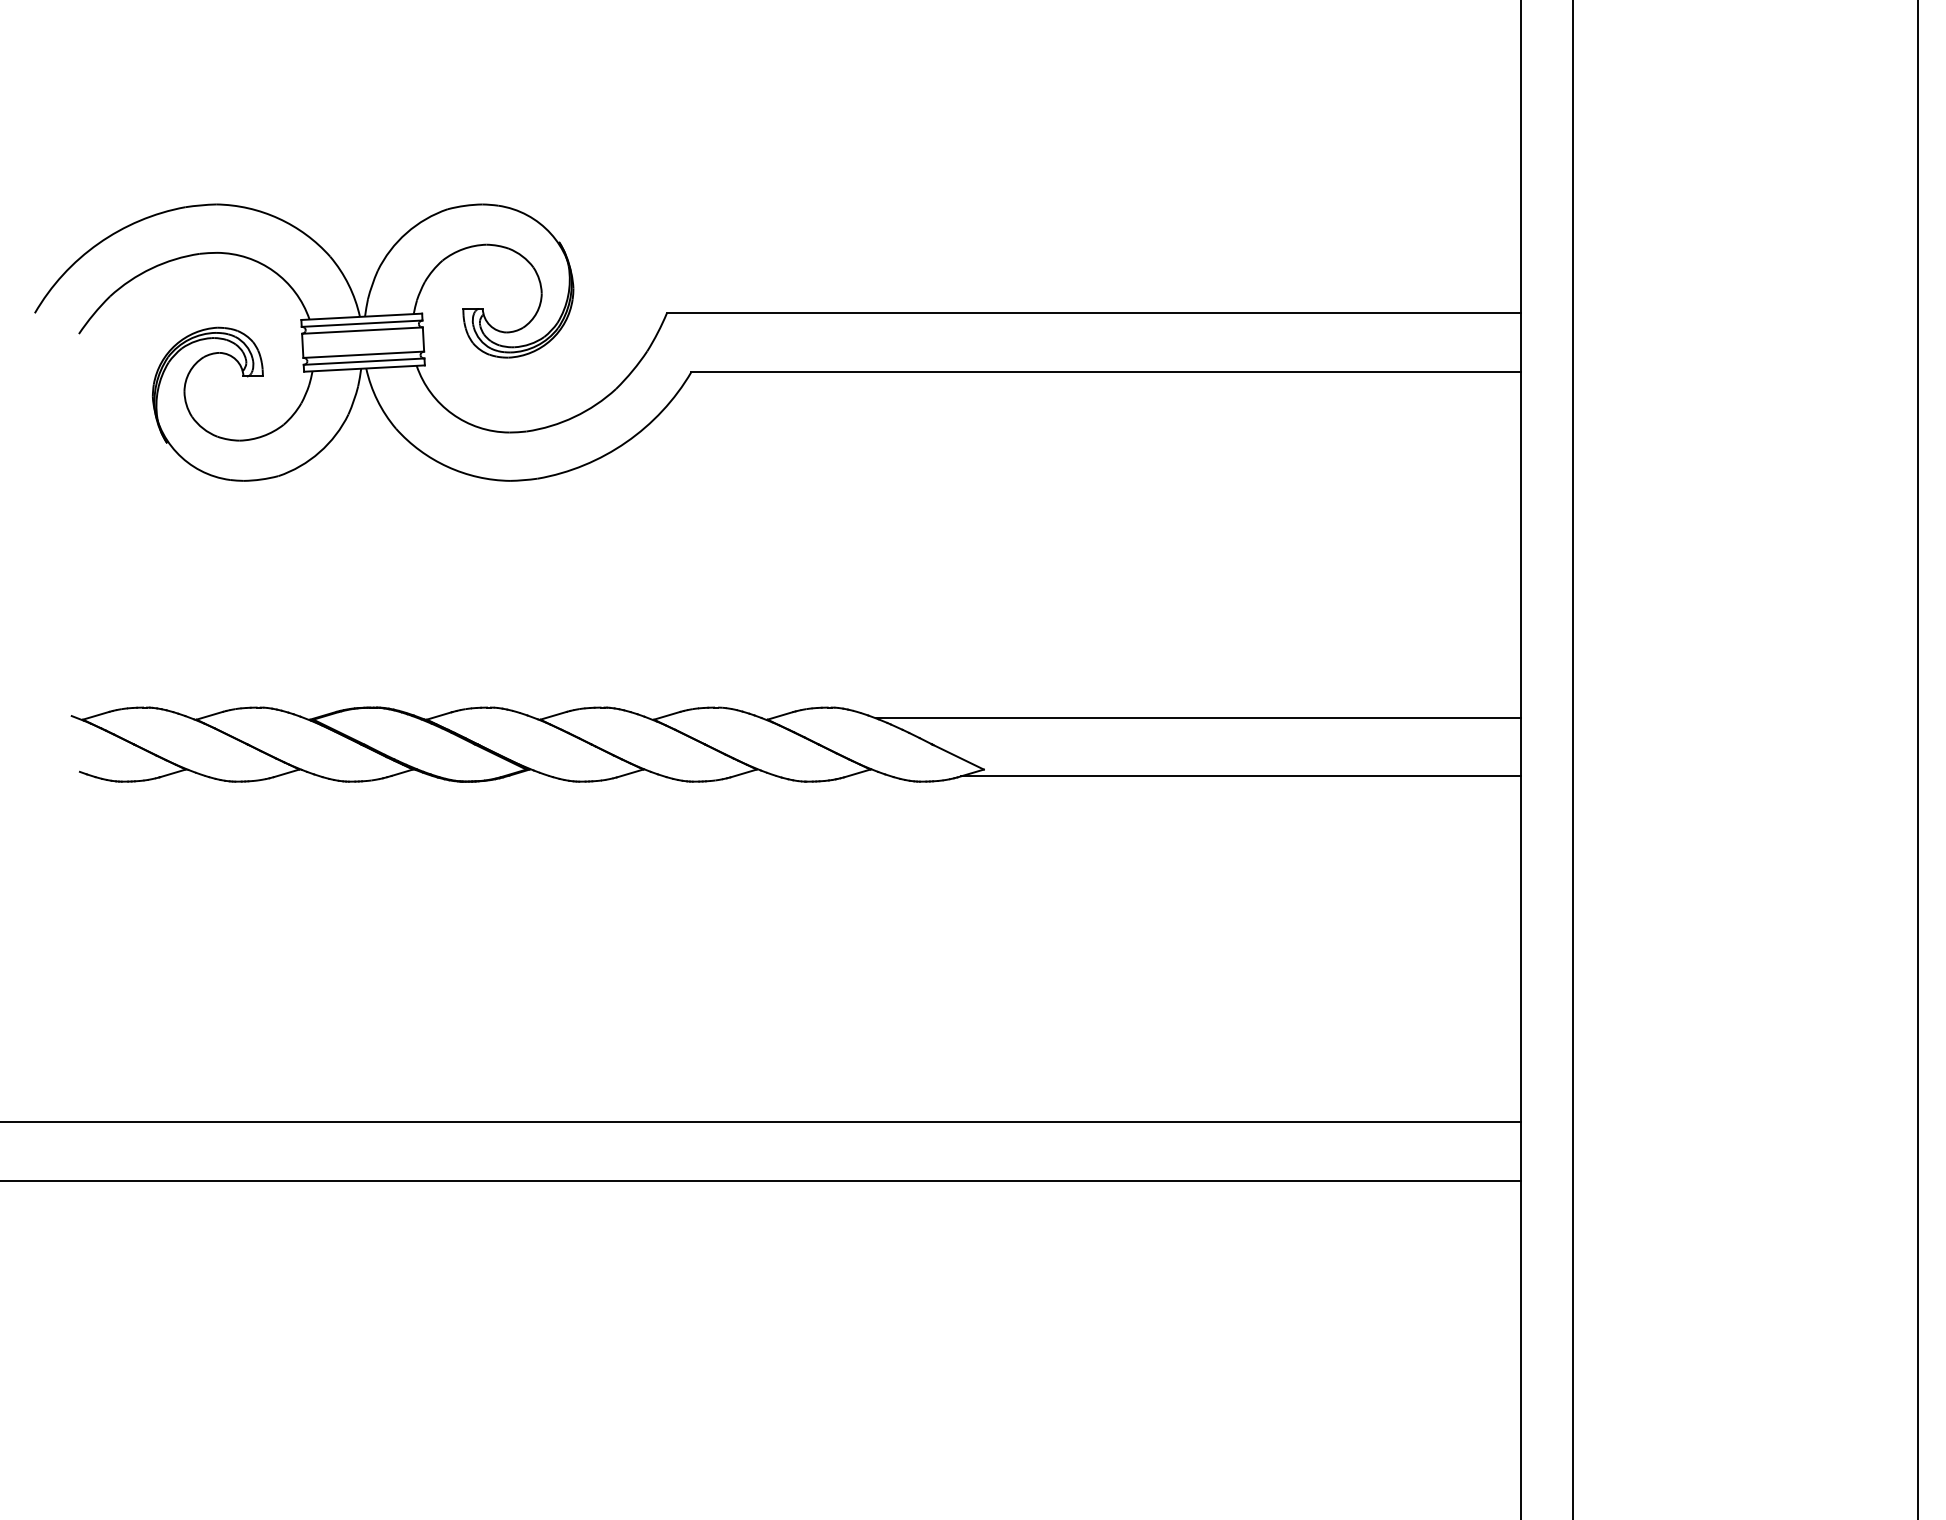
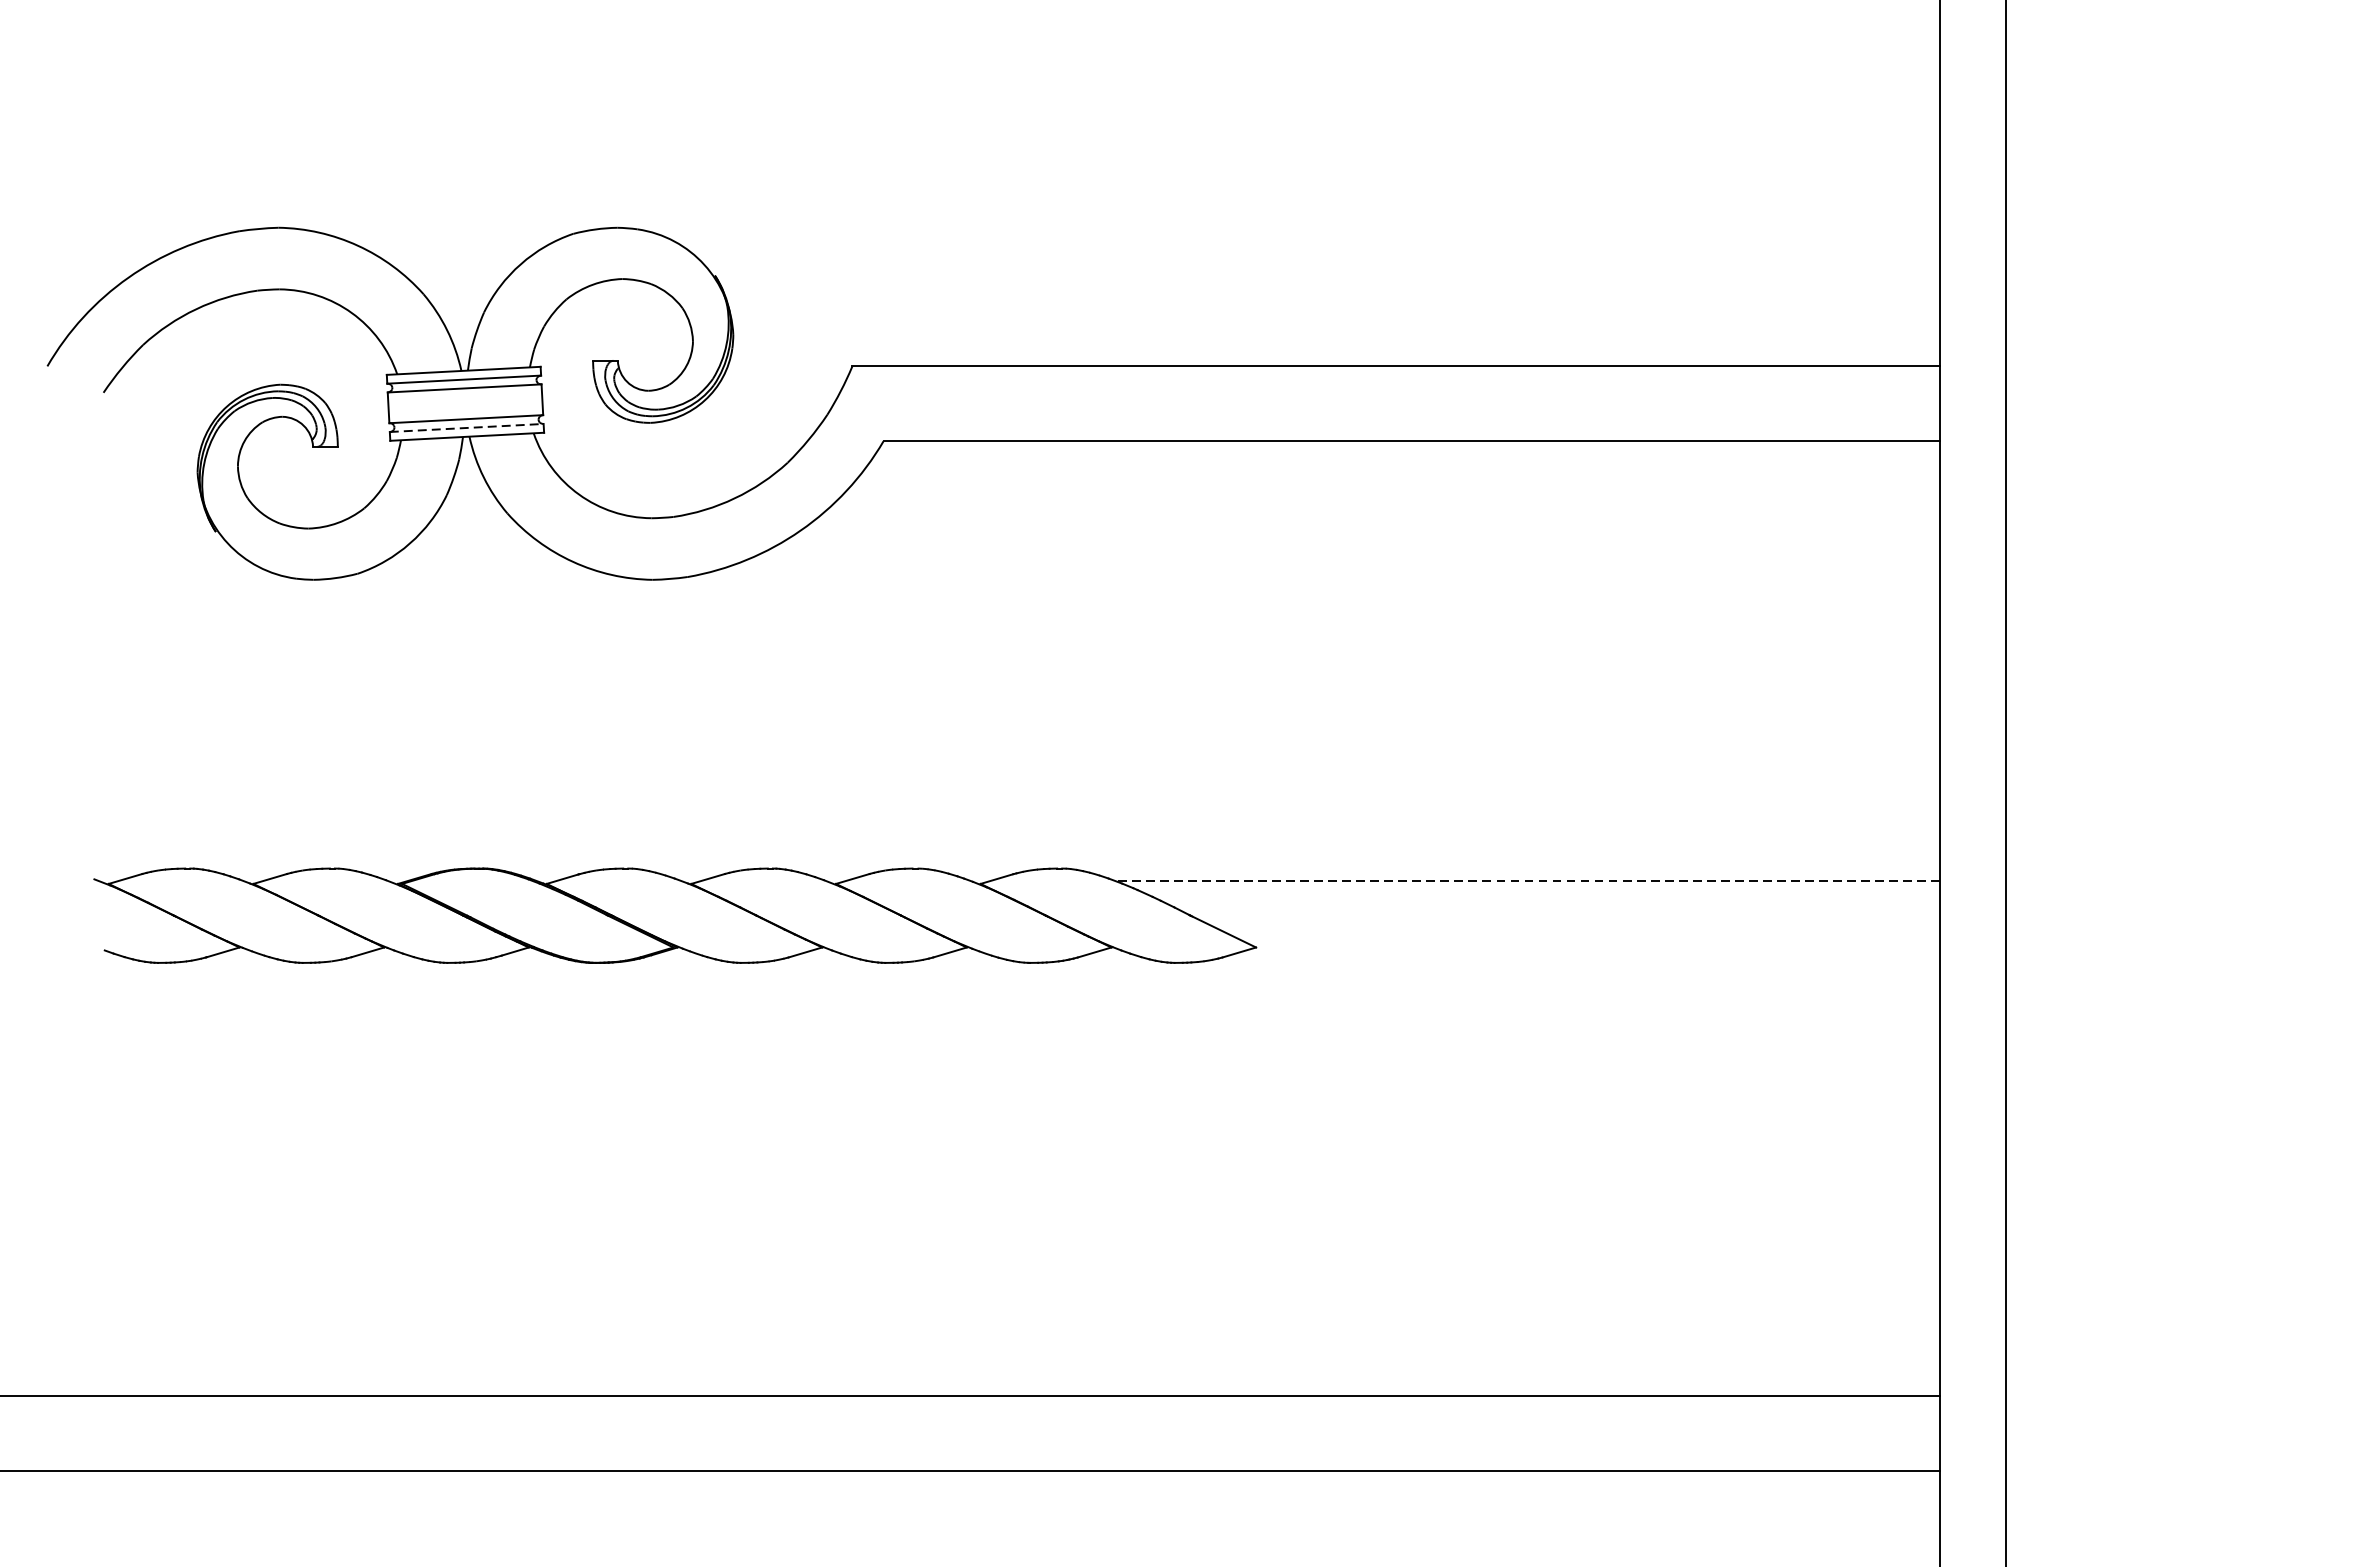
line: (364, 361) -> (467, 427), solid -> dashed
line: (1197, 717) -> (1528, 881), solid -> dashed
line: (1240, 776) -> (1582, 956), removed

